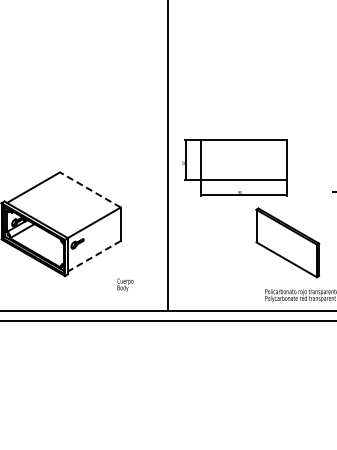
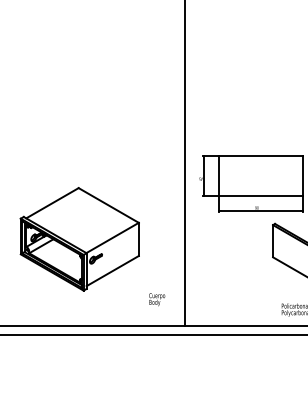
line: (89, 189) -> (107, 205), dashed -> solid
line: (94, 256) -> (112, 271), dashed -> solid
text: (125, 284) -> (157, 299), moved

